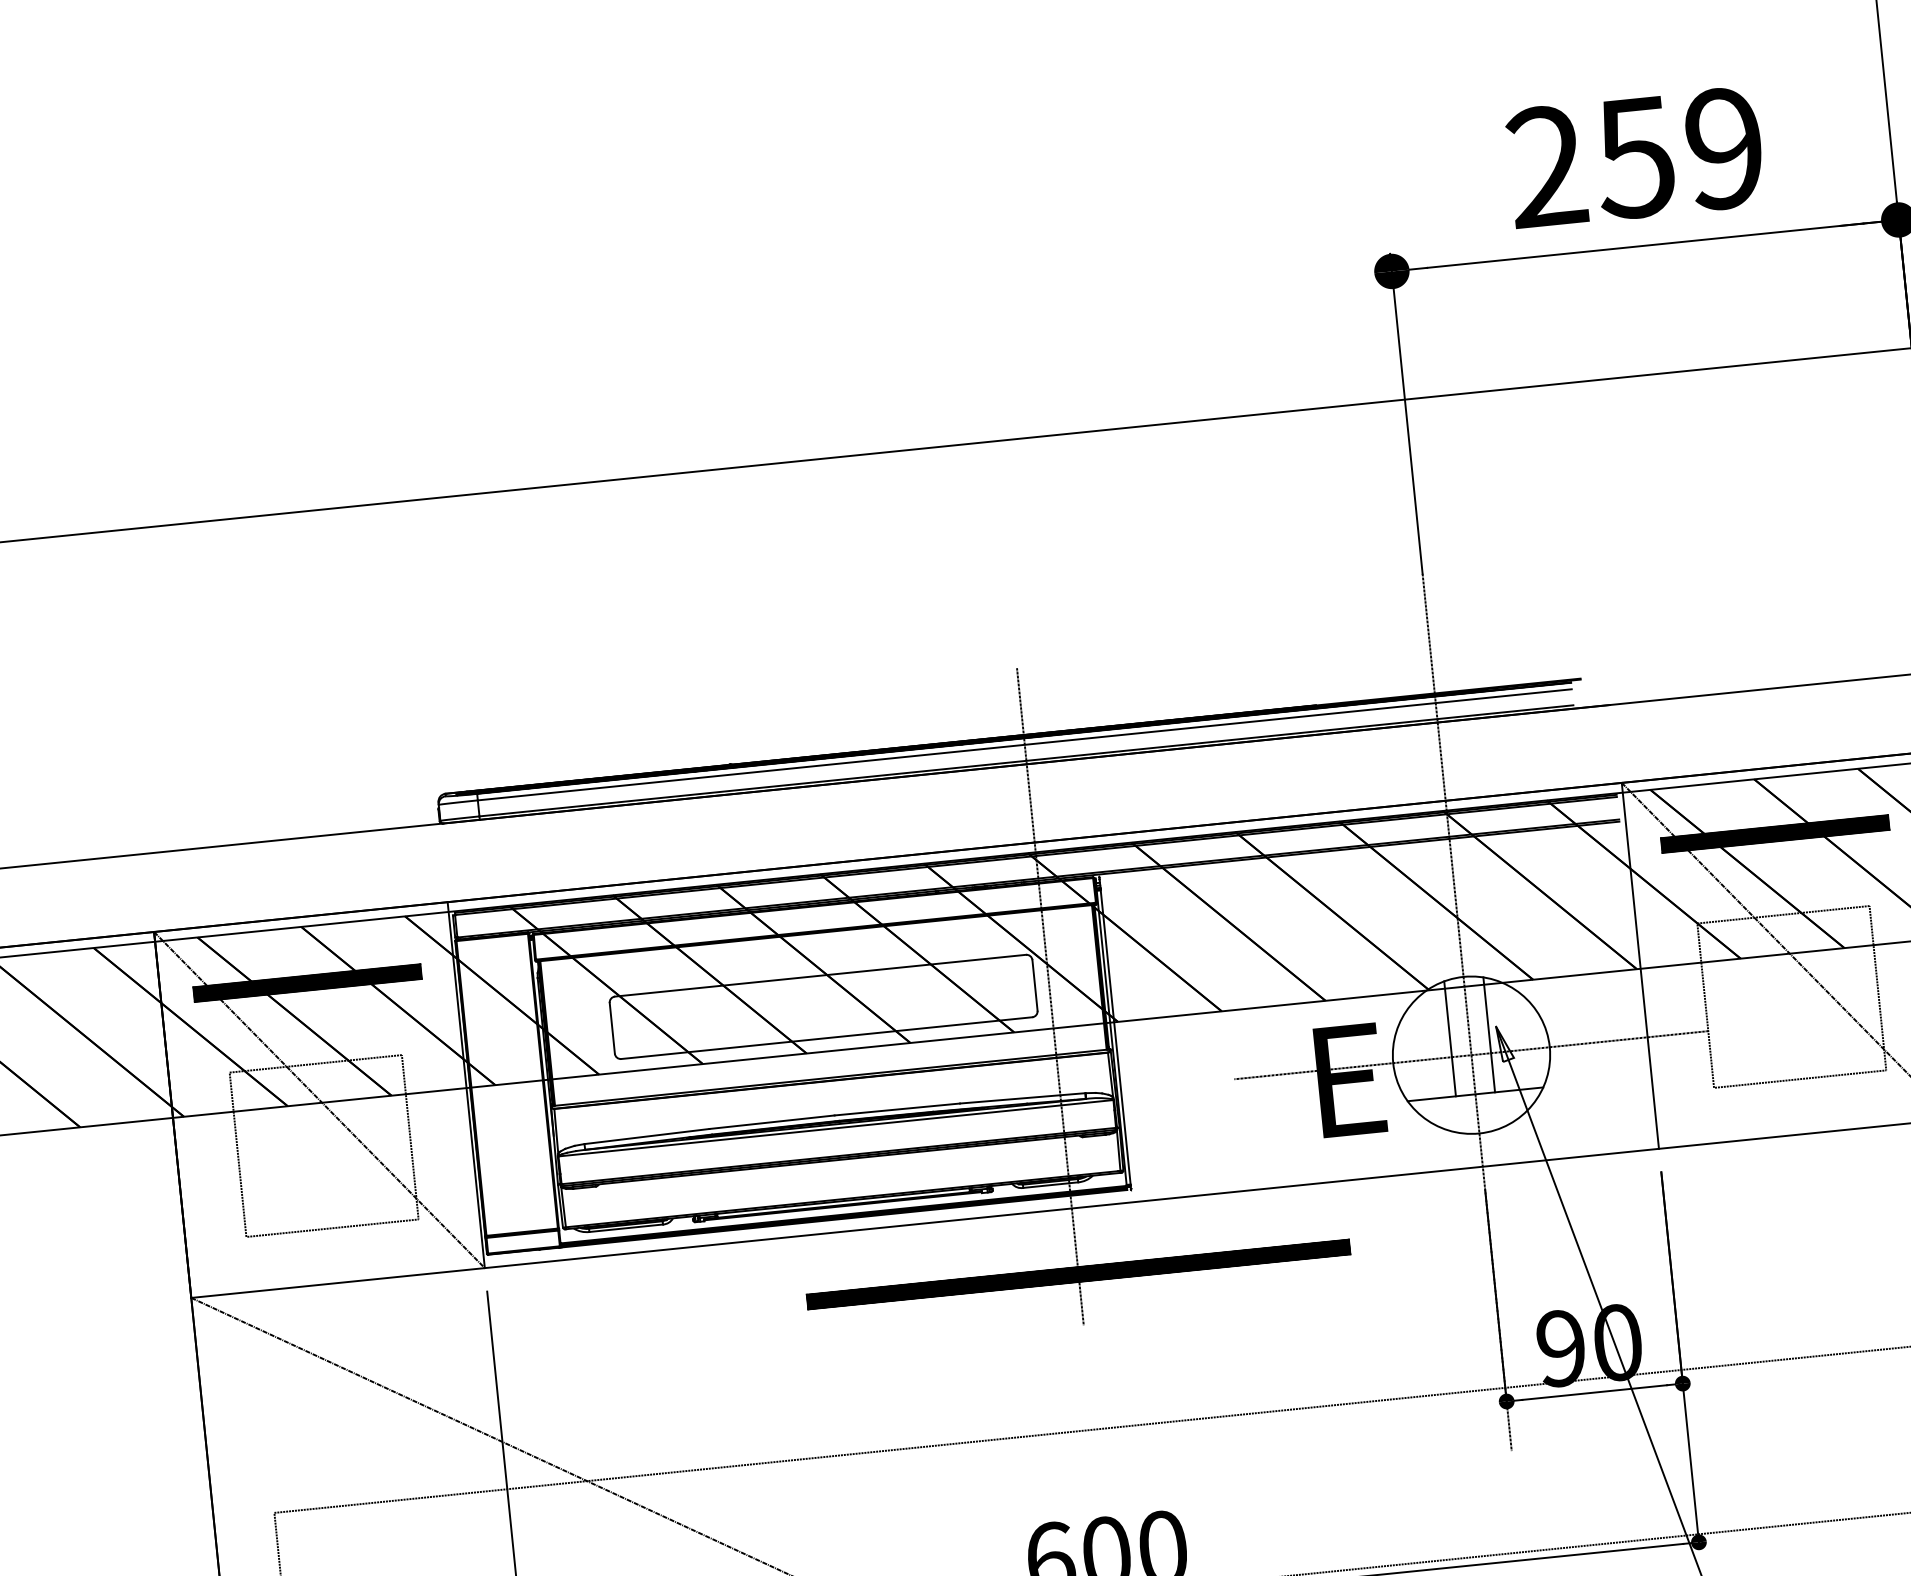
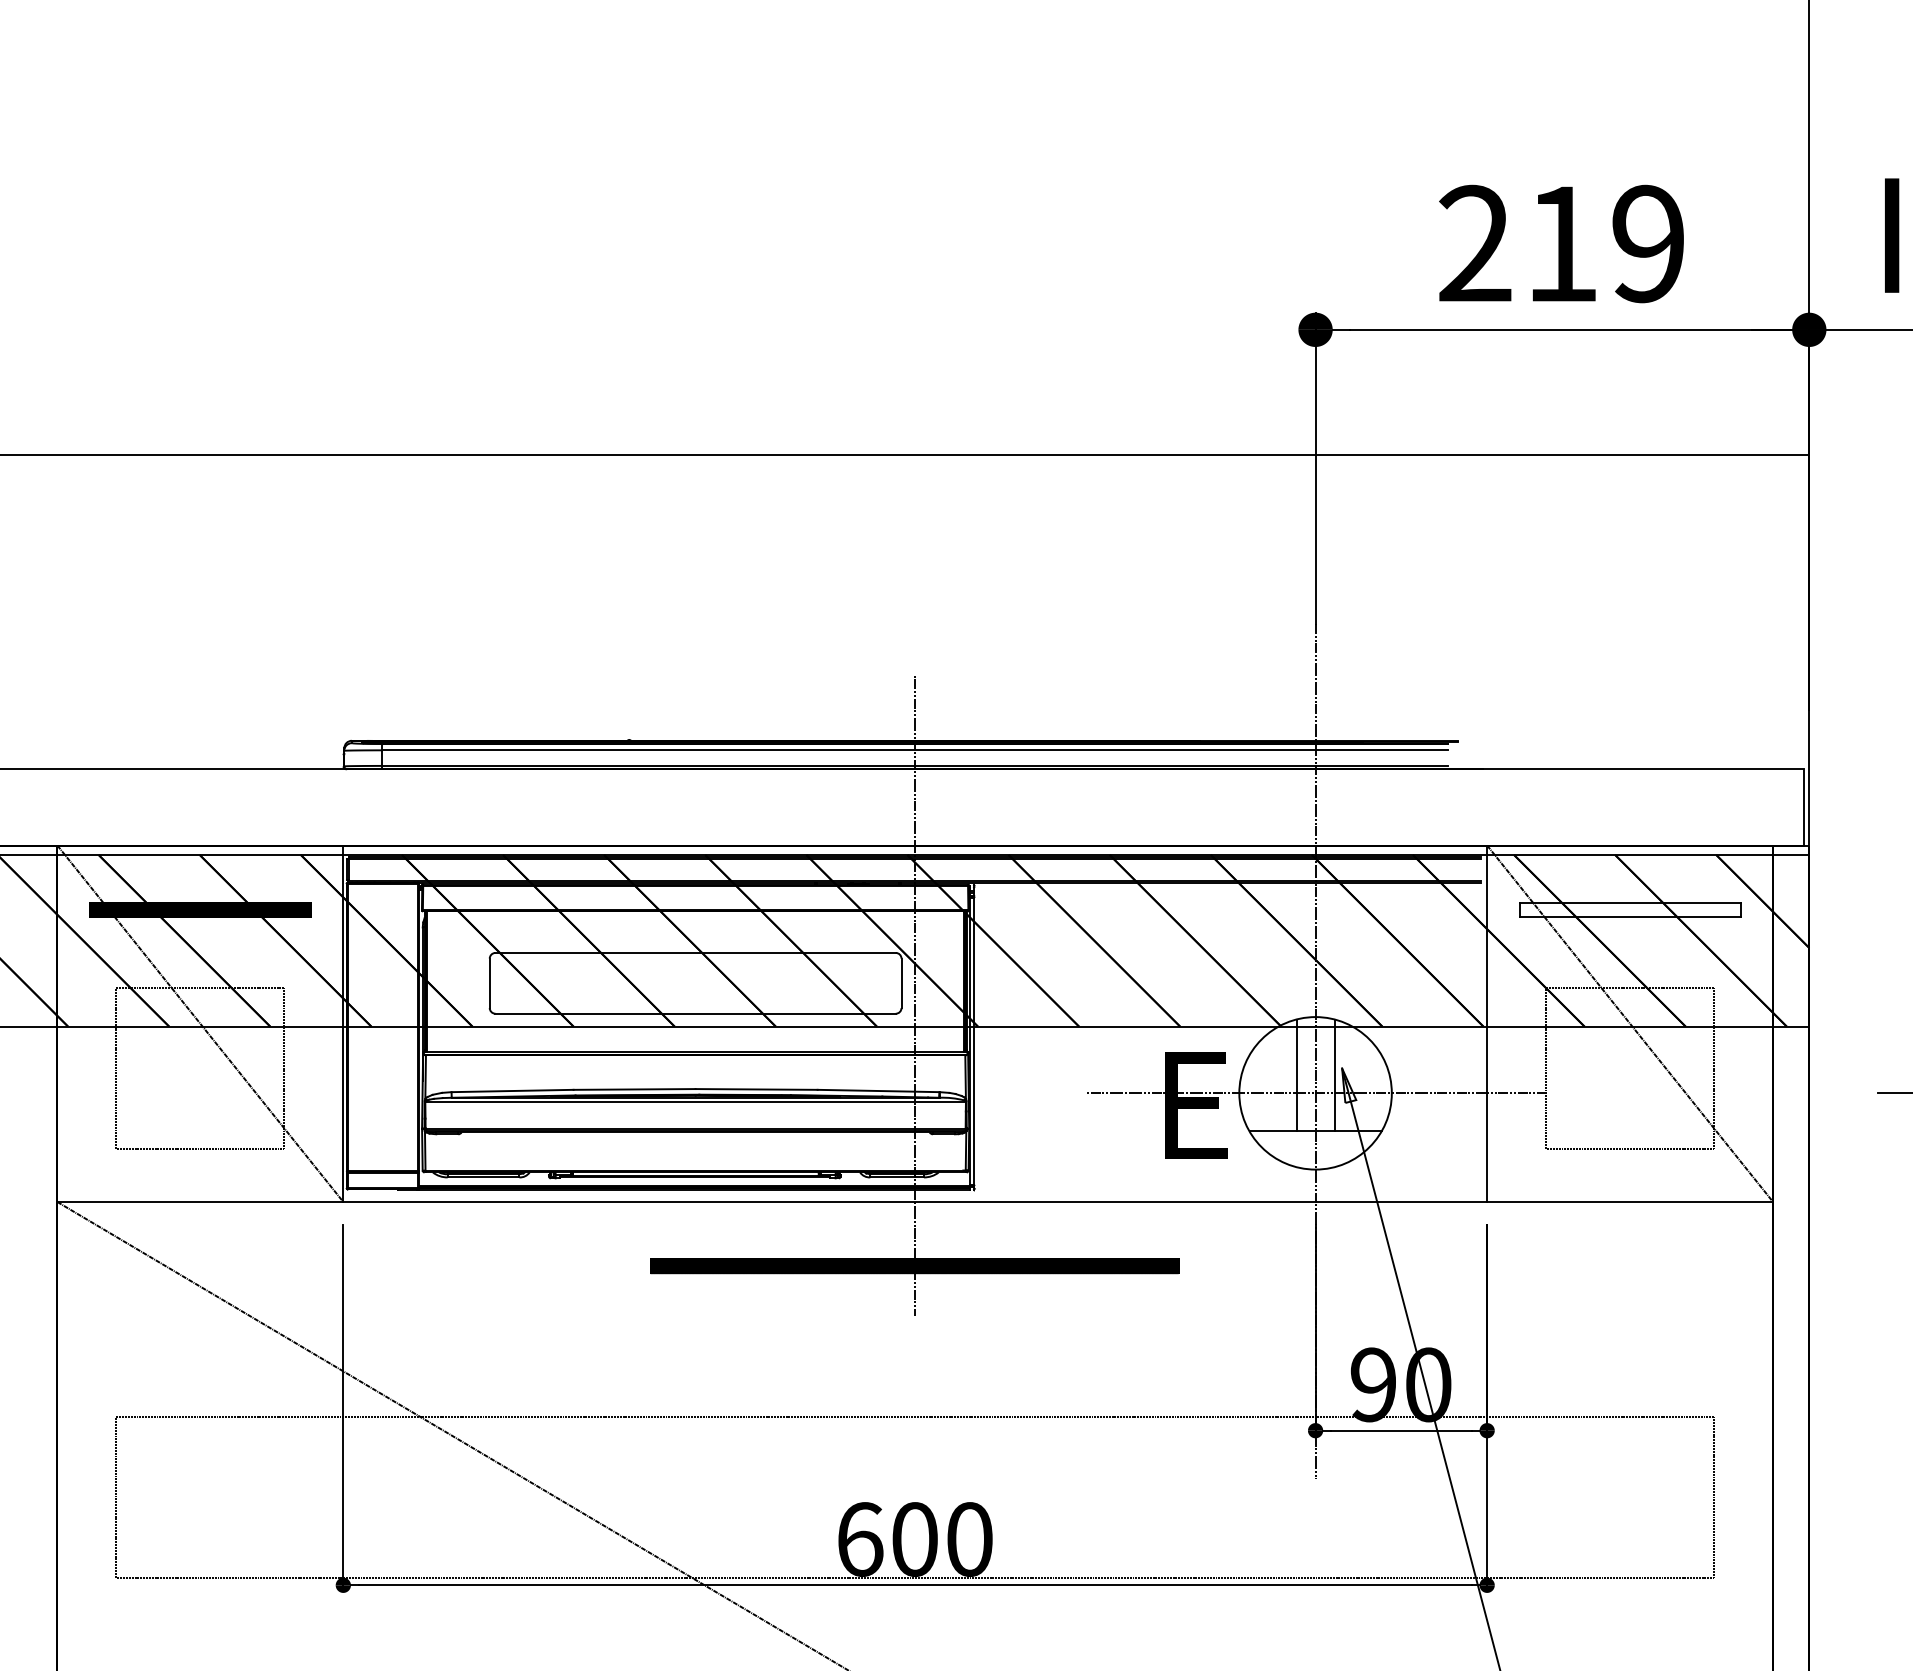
text: (1634, 158) -> (1560, 244), 259 -> 219
hatch: (1774, 833) -> (1629, 909), removed

